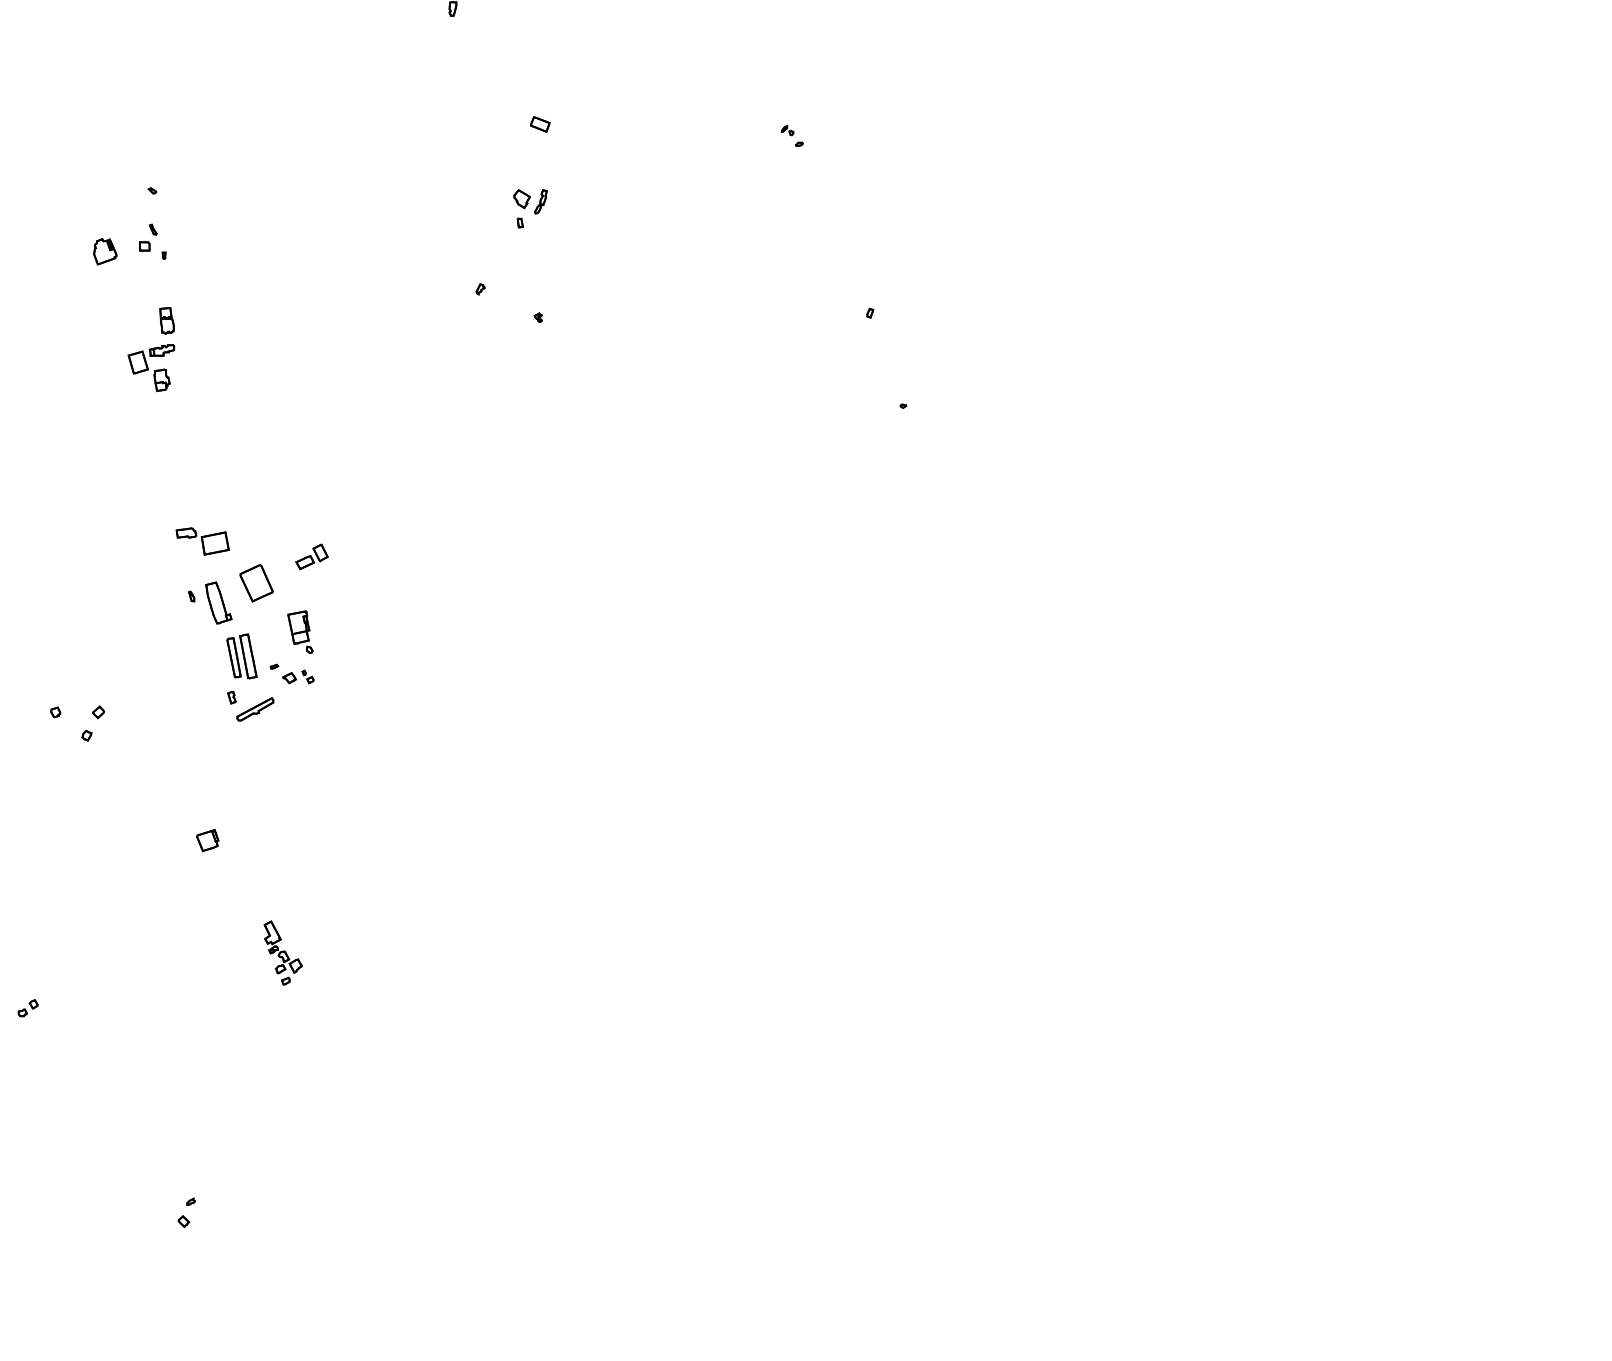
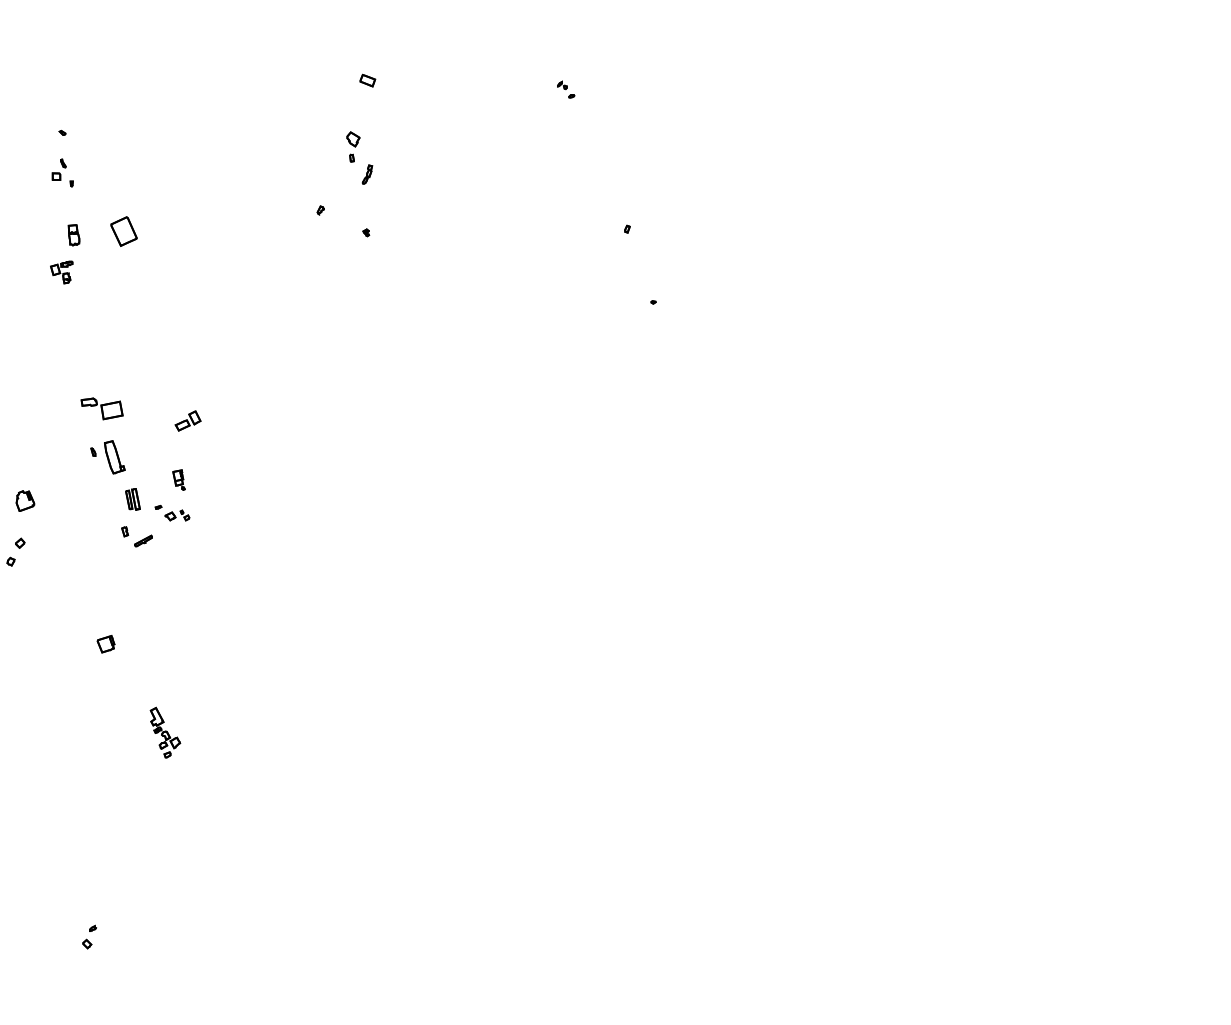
part: (540, 201) -> (367, 174), moved
part: (105, 251) -> (25, 500), moved
part: (151, 368) -> (61, 272), size x0.6
part: (256, 583) -> (123, 231), moved
part: (300, 631) -> (179, 479), size x0.6
part: (241, 656) -> (132, 499), size x0.6
part: (255, 709) -> (143, 541), size x0.6

